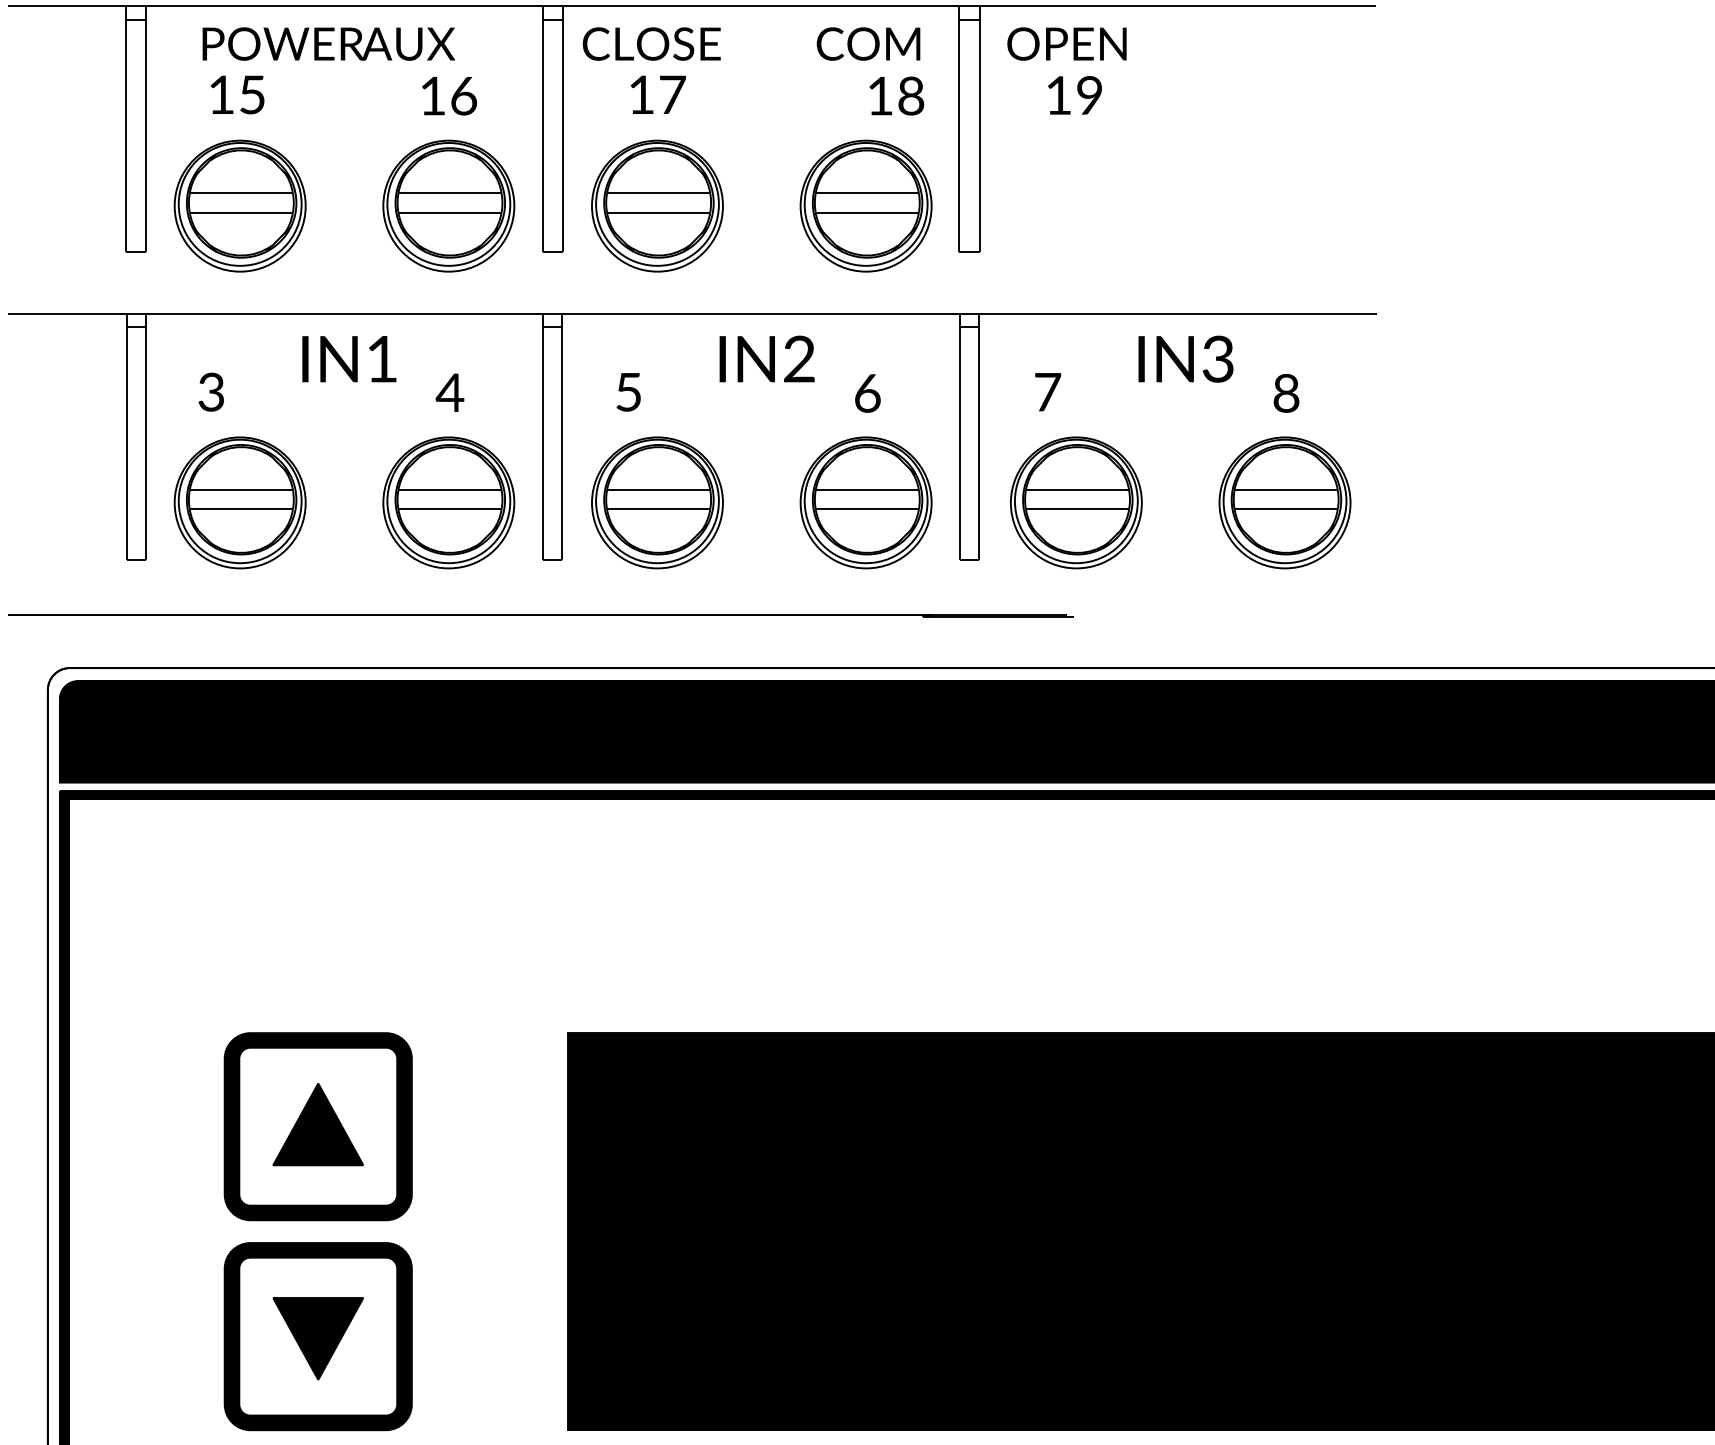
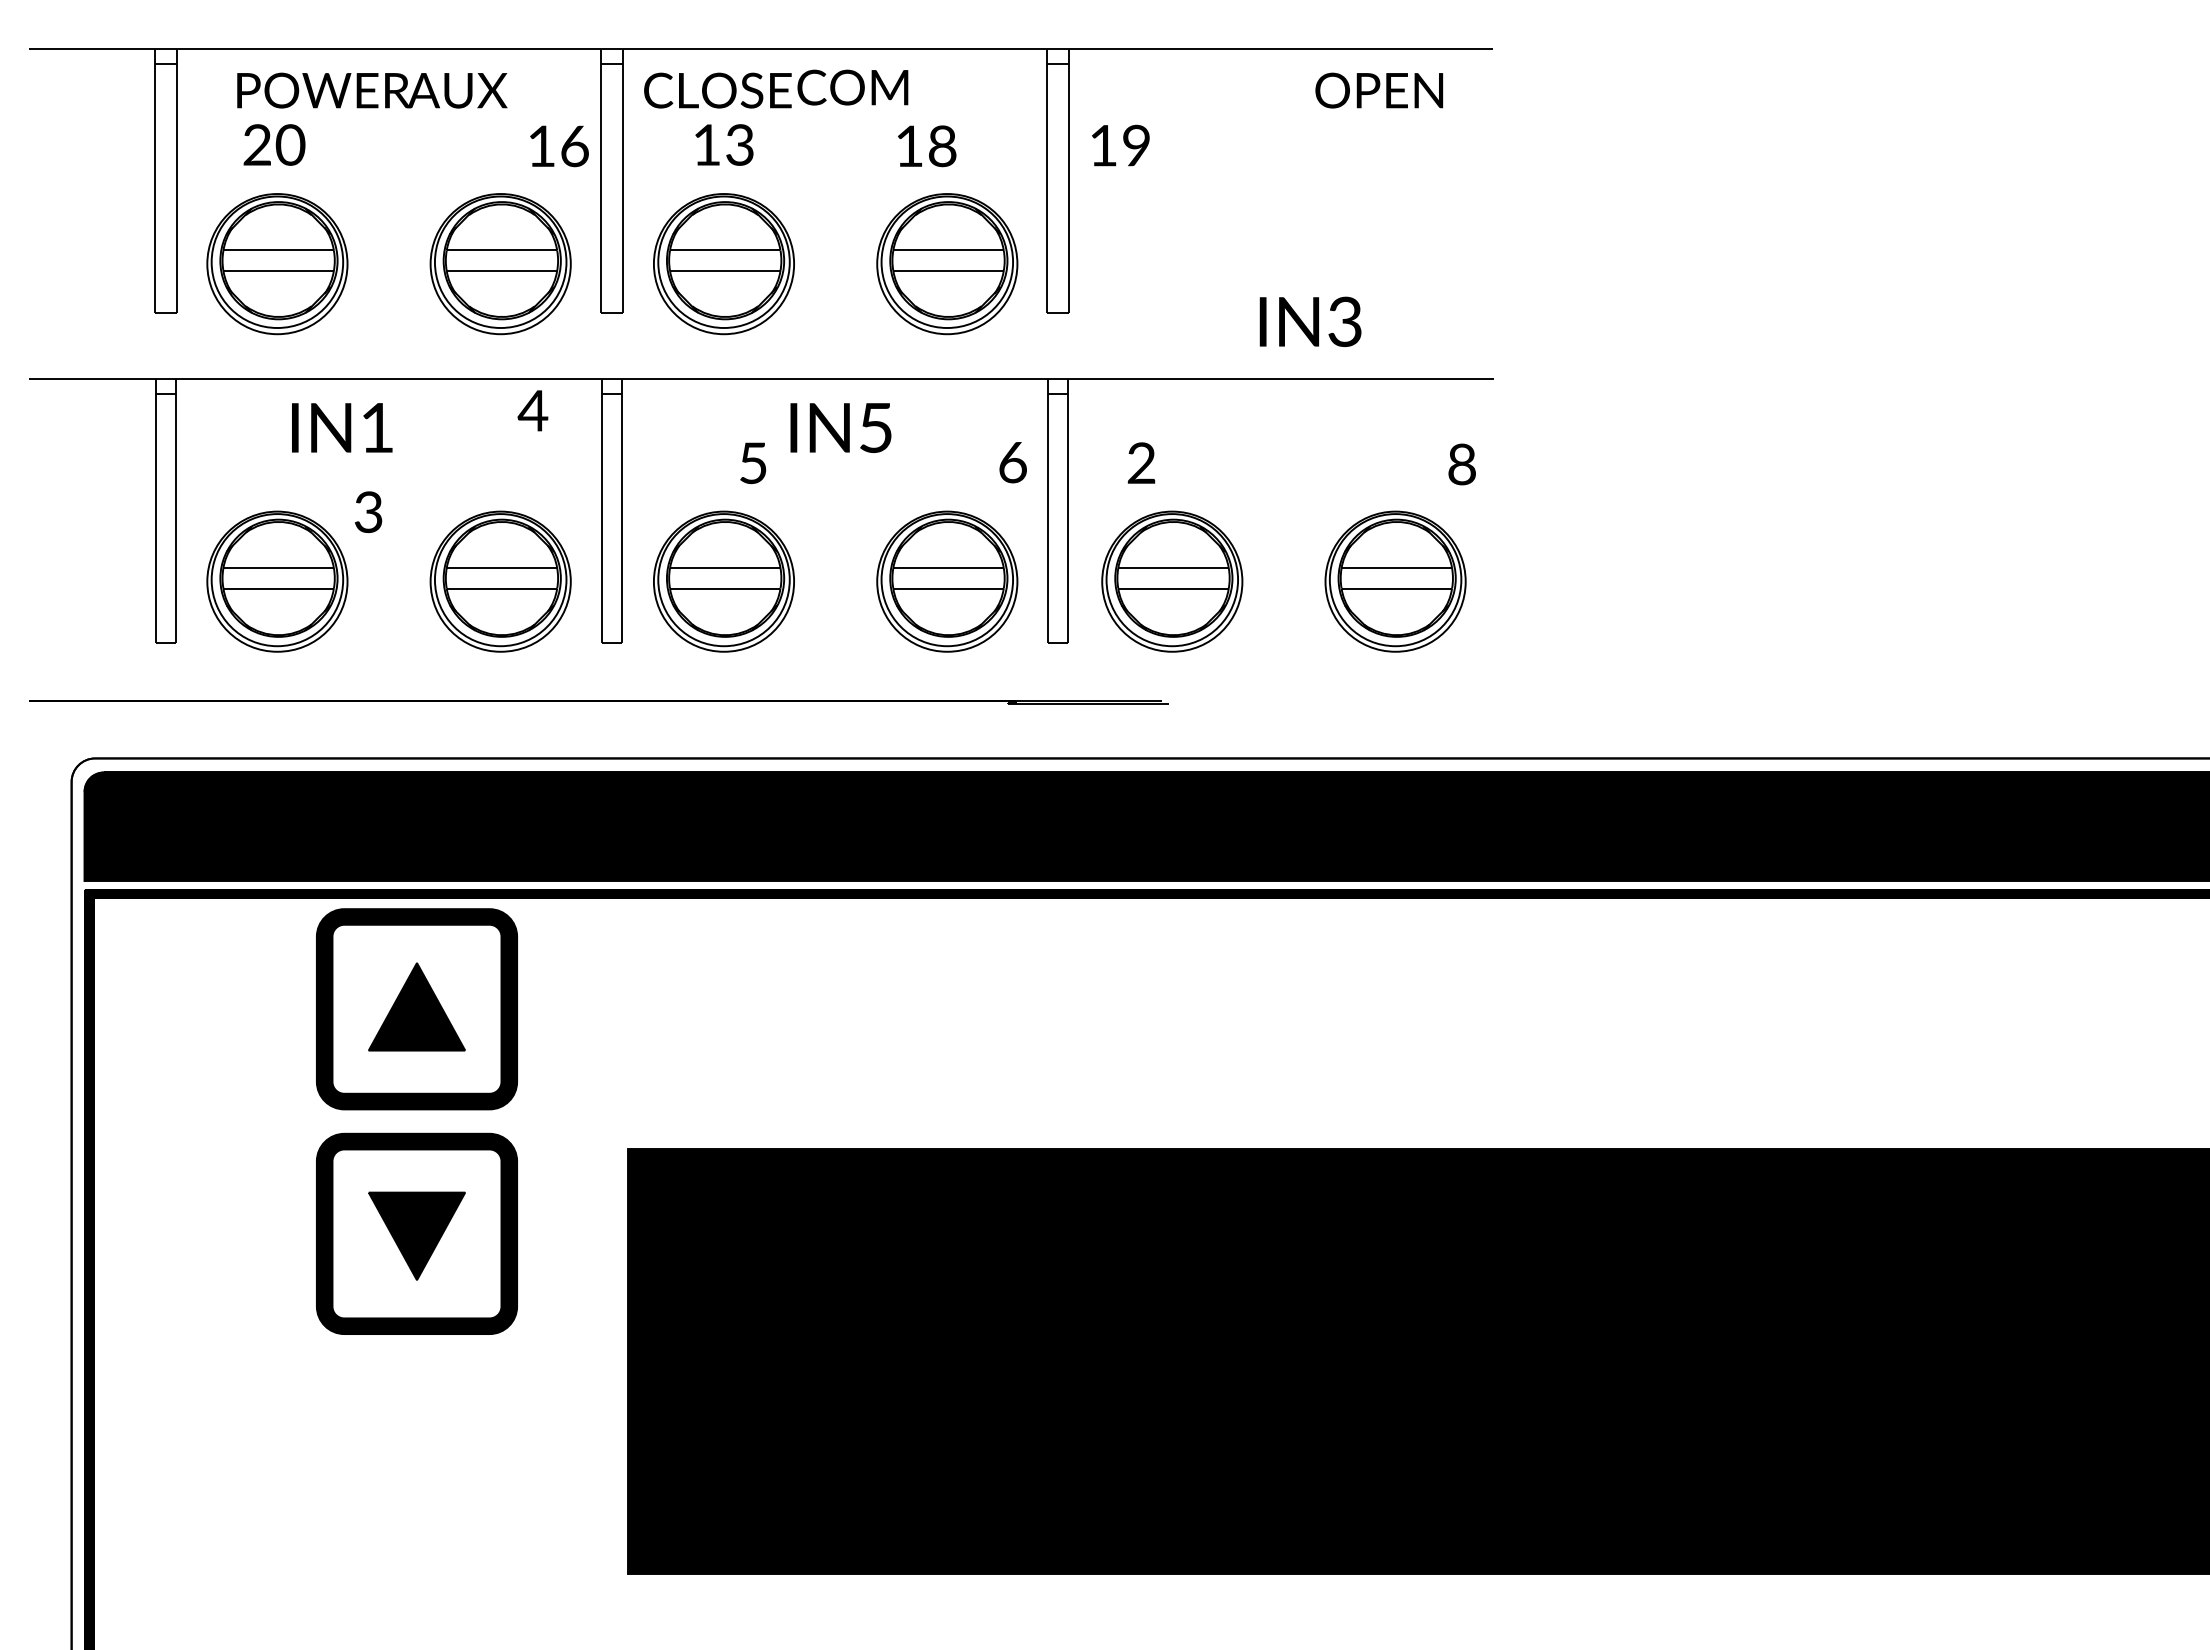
text: (868, 43) -> (852, 87), moved
text: (1067, 43) -> (1379, 90), moved
text: (237, 94) -> (274, 144), 15 -> 20
text: (672, 94) -> (740, 144), 17 -> 13
text: (1074, 95) -> (1120, 145), moved
text: (449, 96) -> (559, 146), moved
text: (897, 96) -> (927, 146), moved
text: (349, 358) -> (342, 427), moved
text: (799, 358) -> (875, 427), IN2 -> IN5
text: (1185, 358) -> (1310, 321), moved
text: (1047, 391) -> (1141, 462), 7 -> 2
text: (211, 392) -> (368, 512), moved
text: (449, 392) -> (532, 410), moved
text: (628, 392) -> (753, 463), moved
text: (867, 393) -> (1012, 462), moved
text: (1285, 393) -> (1461, 464), moved
part: (317, 1221) -> (416, 1110), moved

